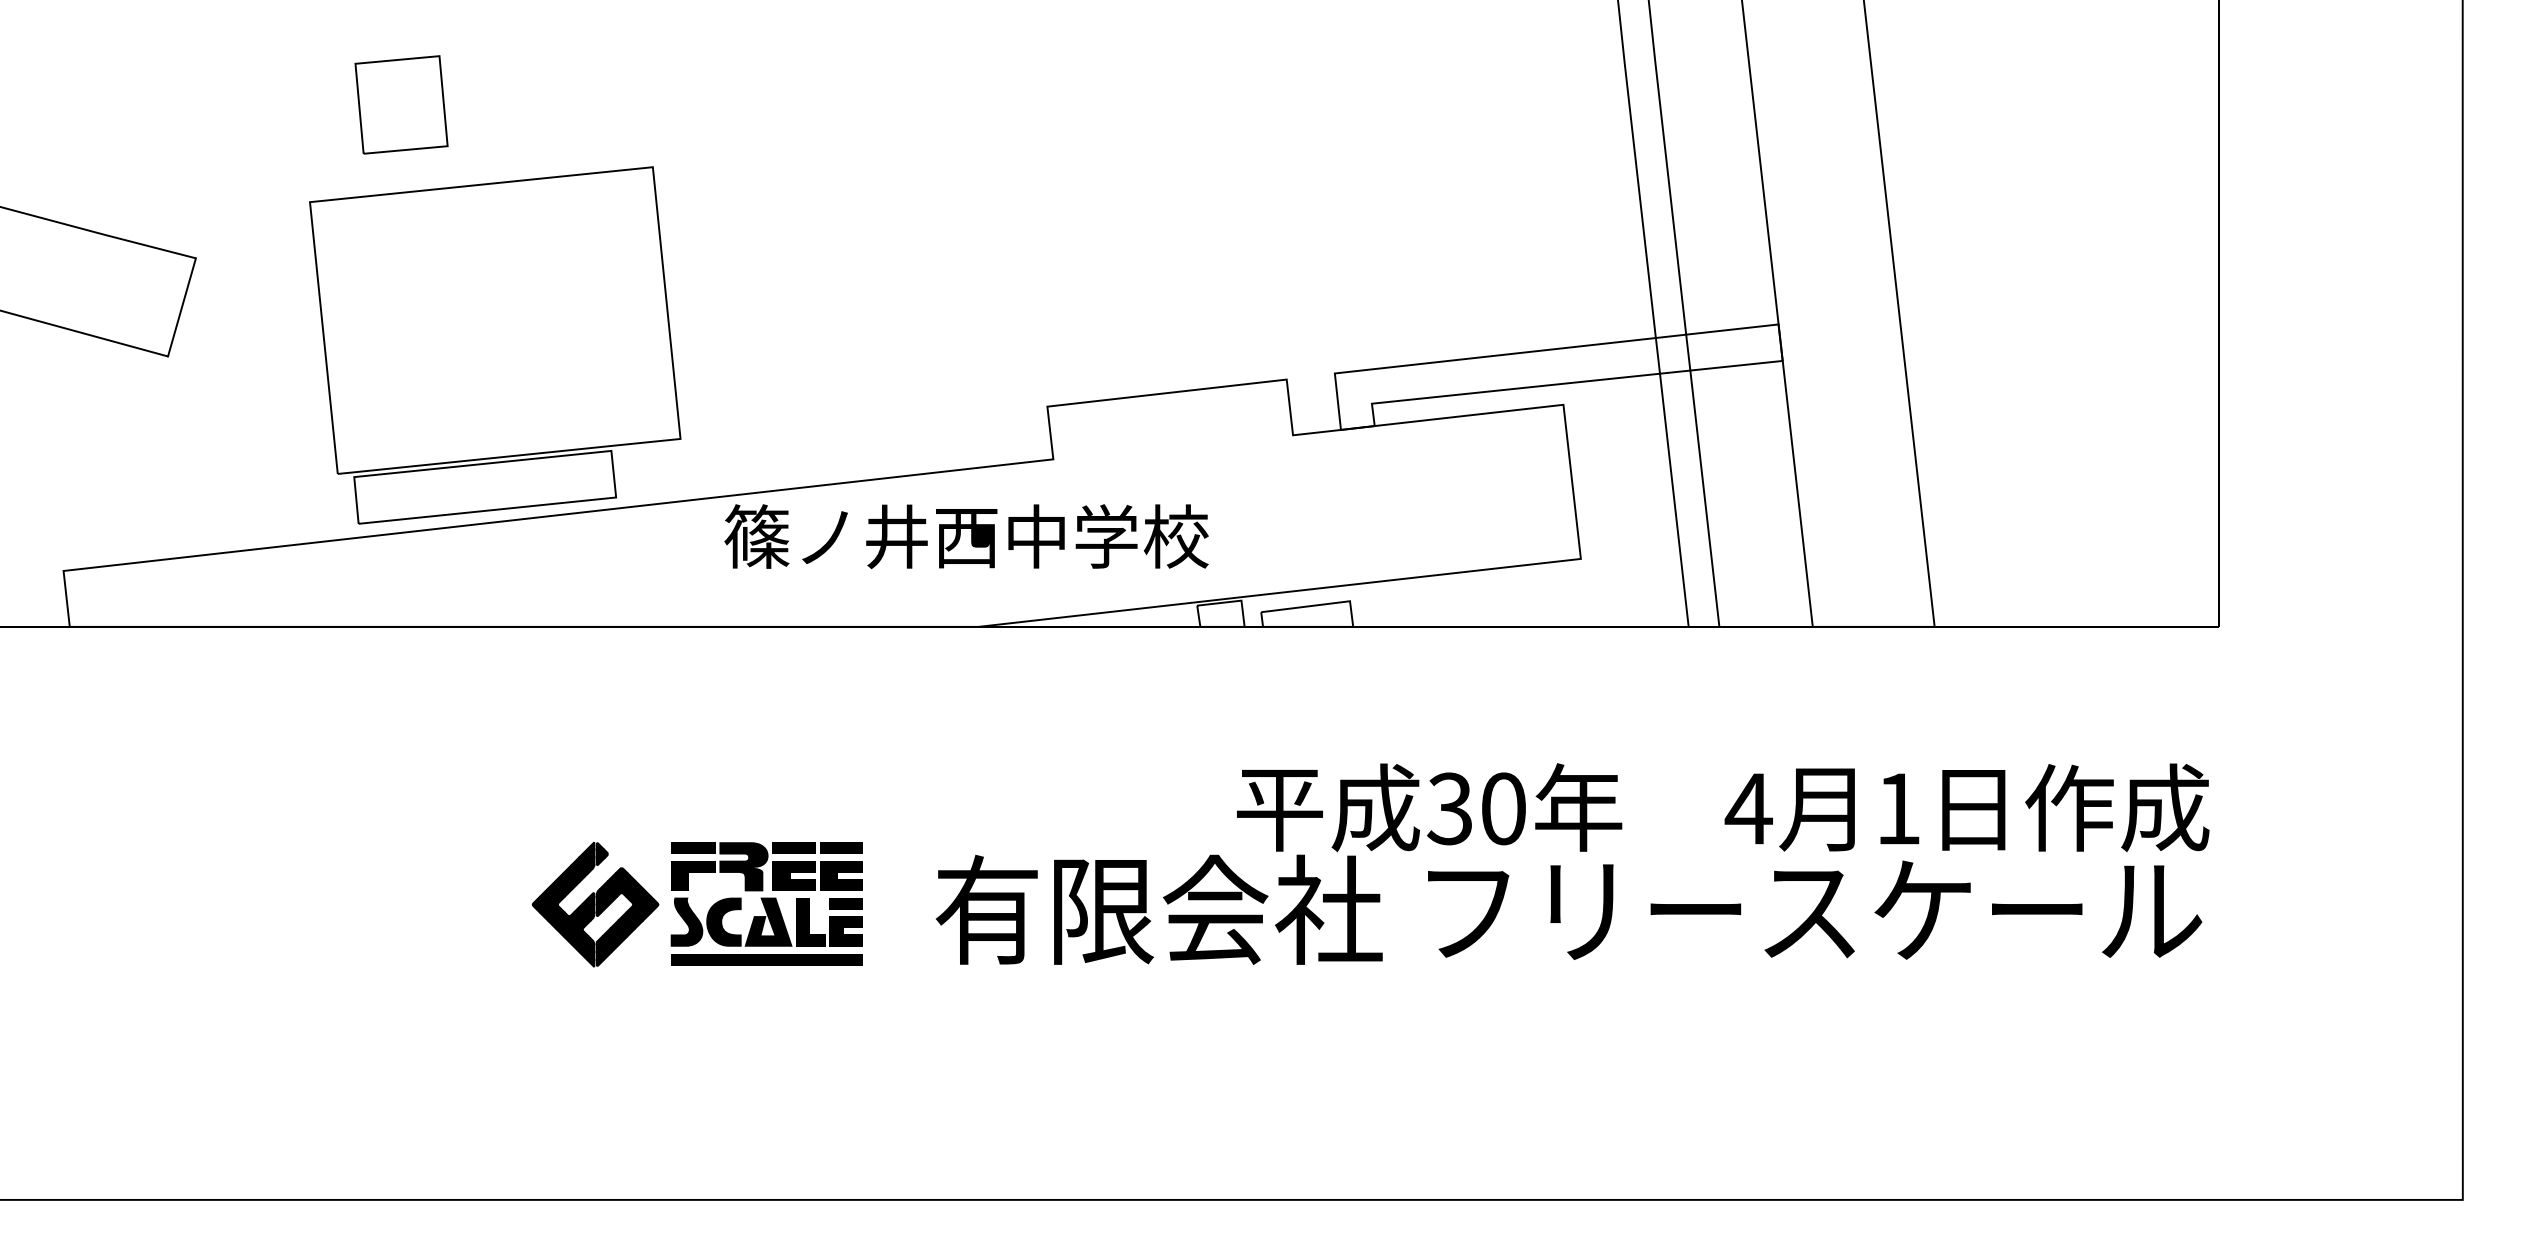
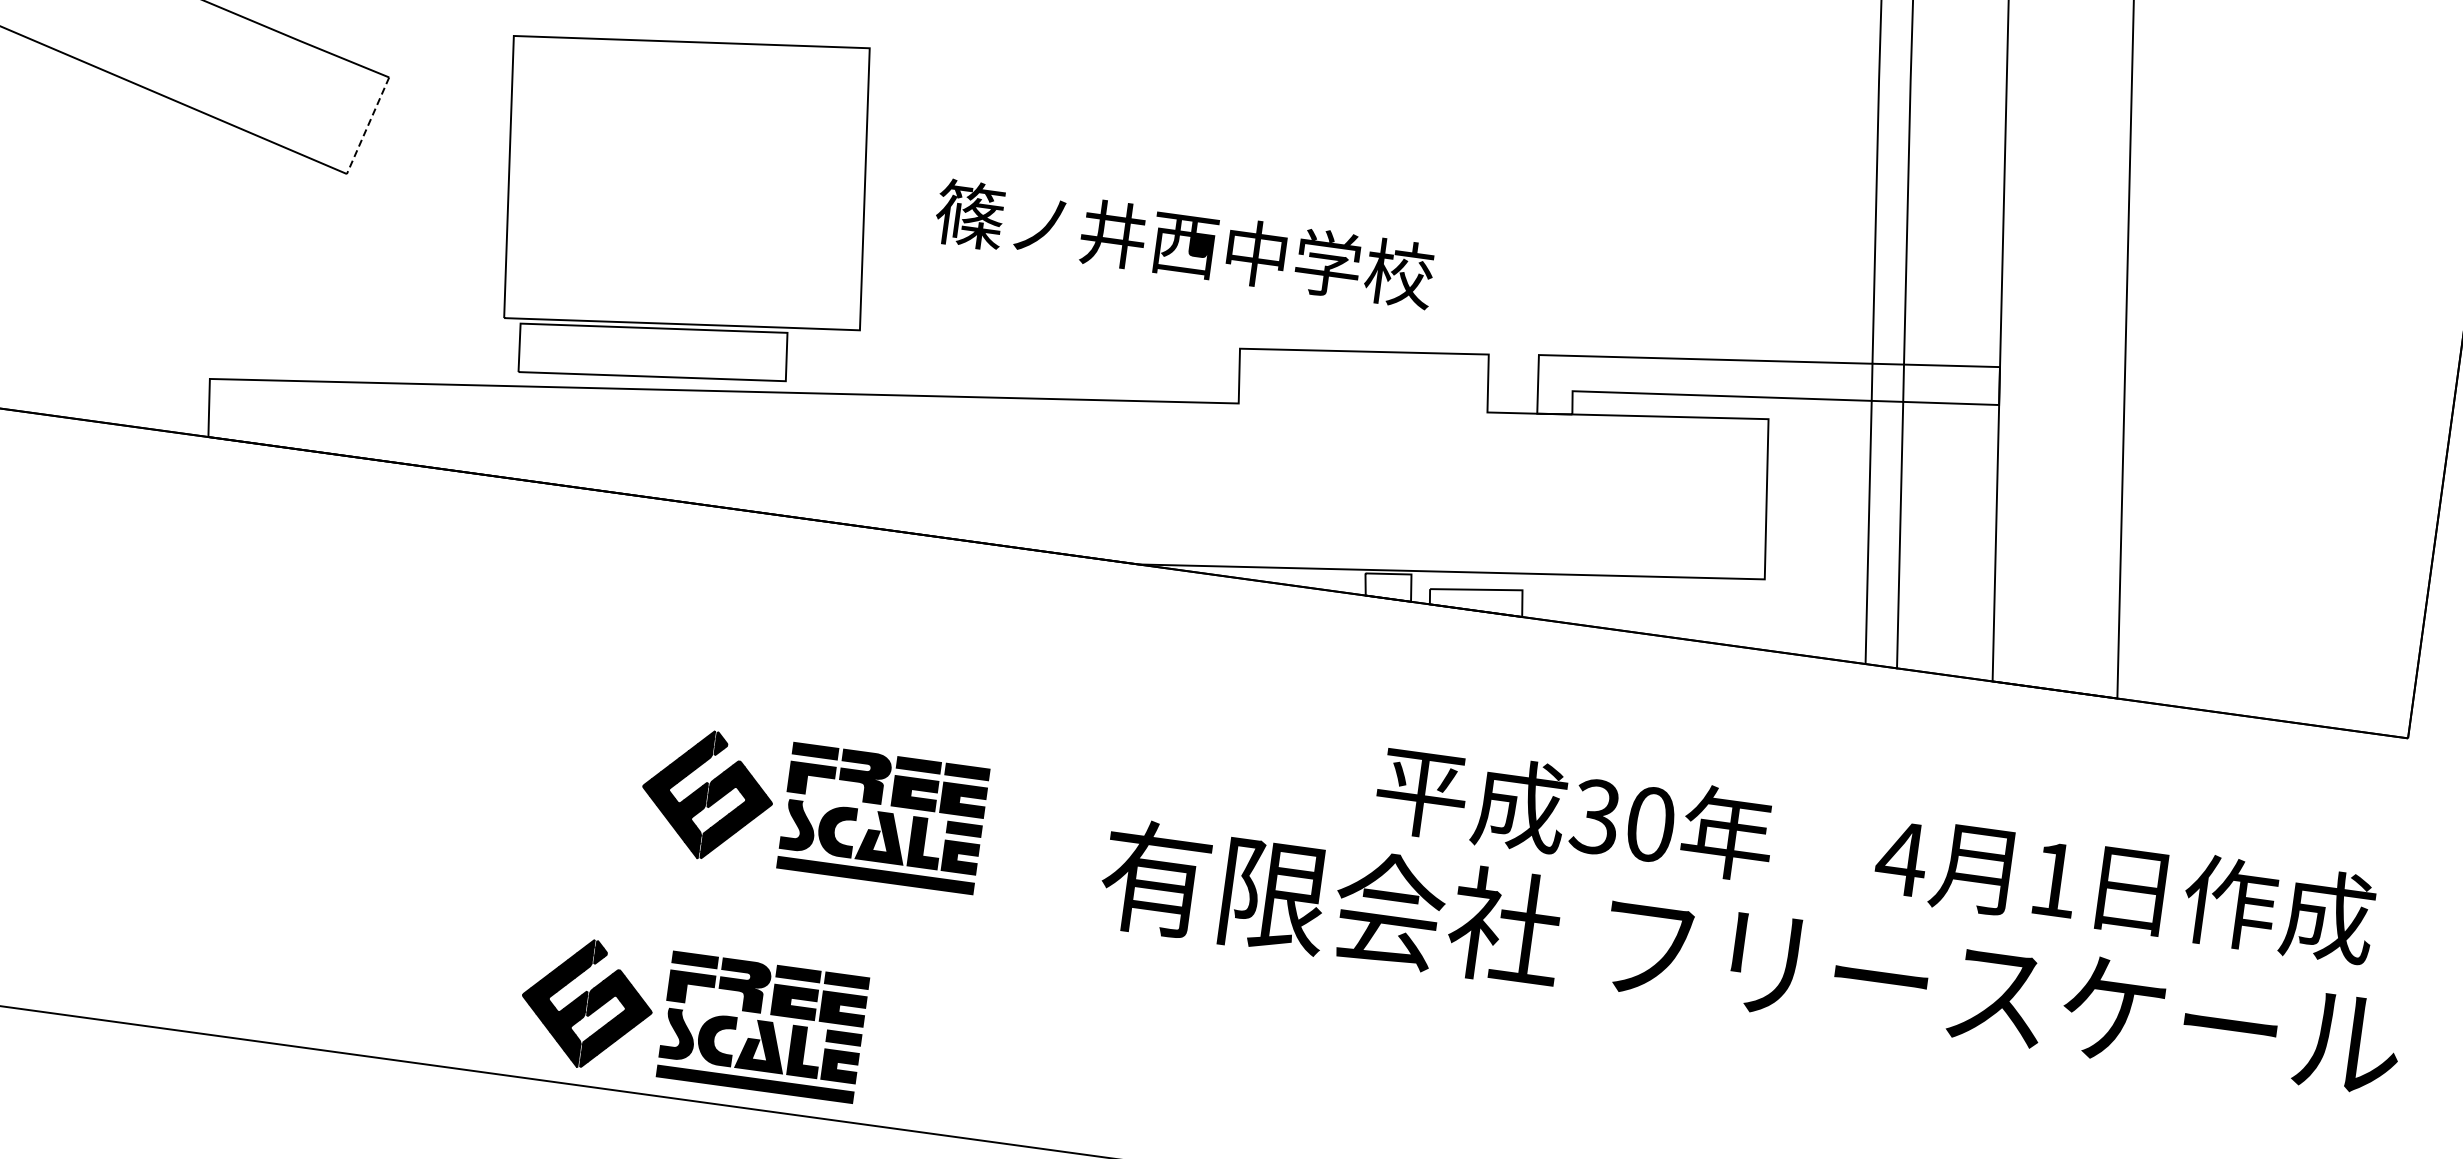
line: (181, 307) -> (367, 125), solid -> dashed
text: (966, 536) -> (1184, 243), moved
text: (1568, 909) -> (1750, 959), moved
part: (602, 1123) -> (684, 1020), added

